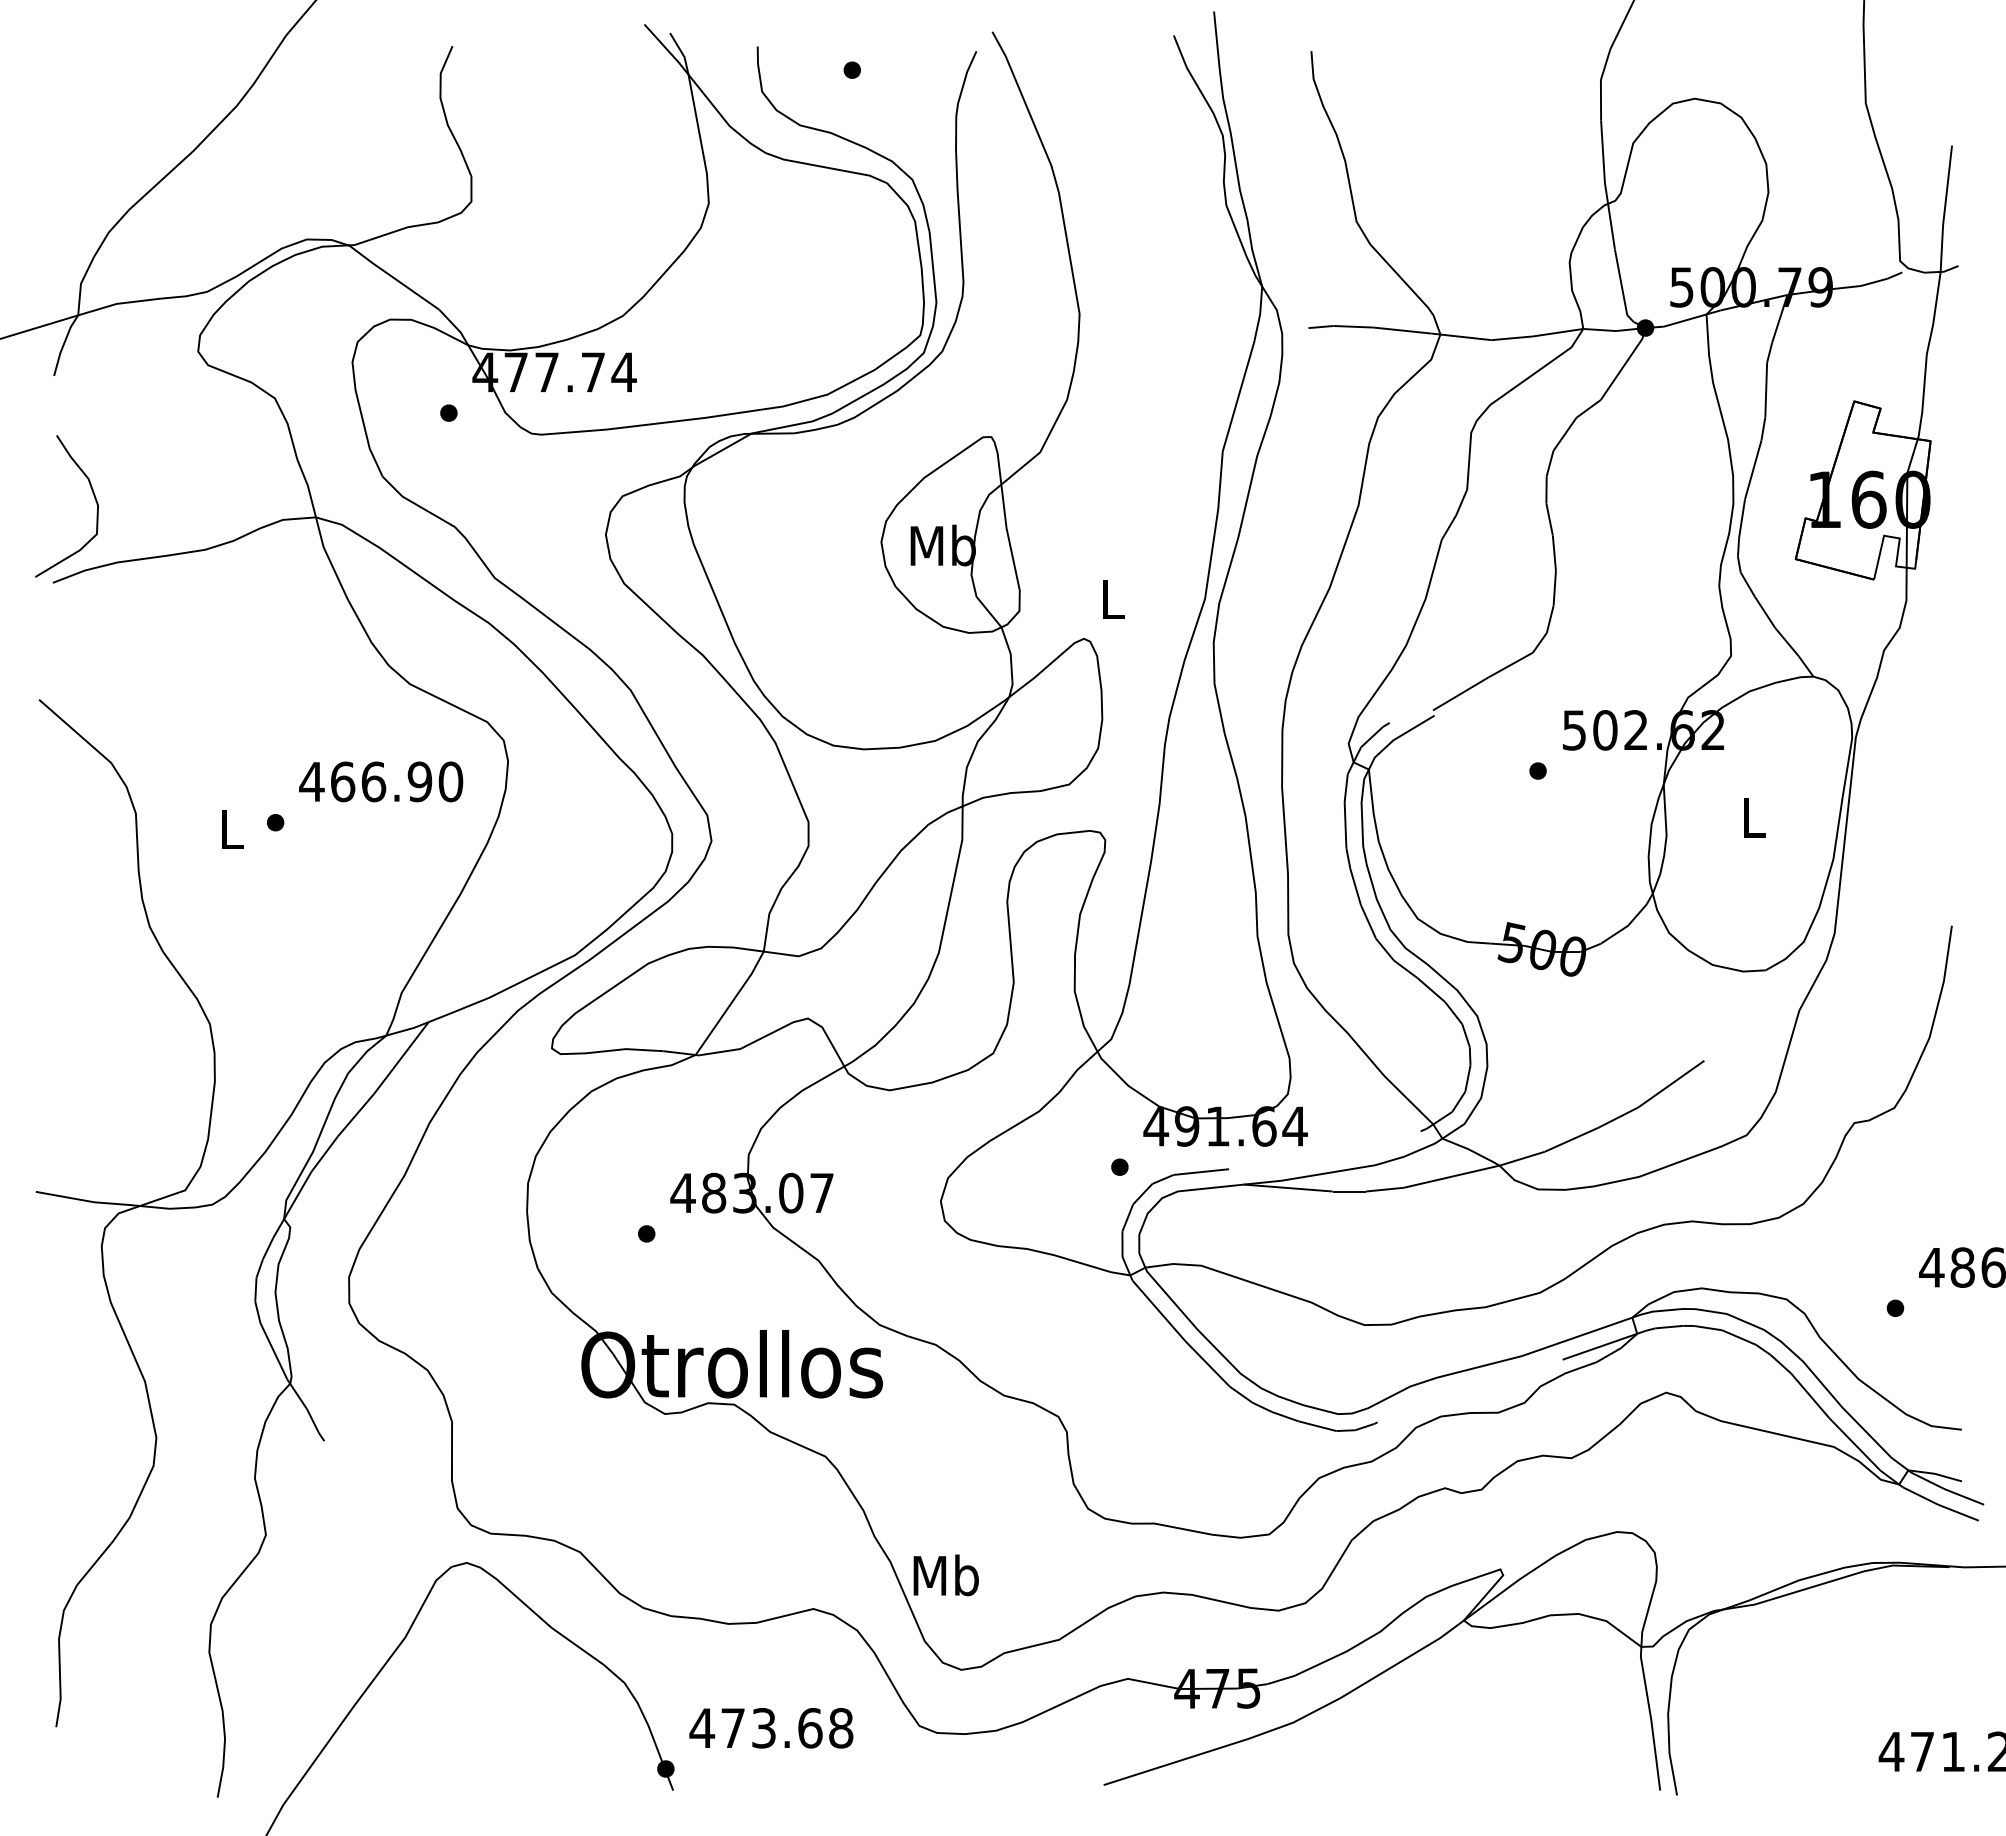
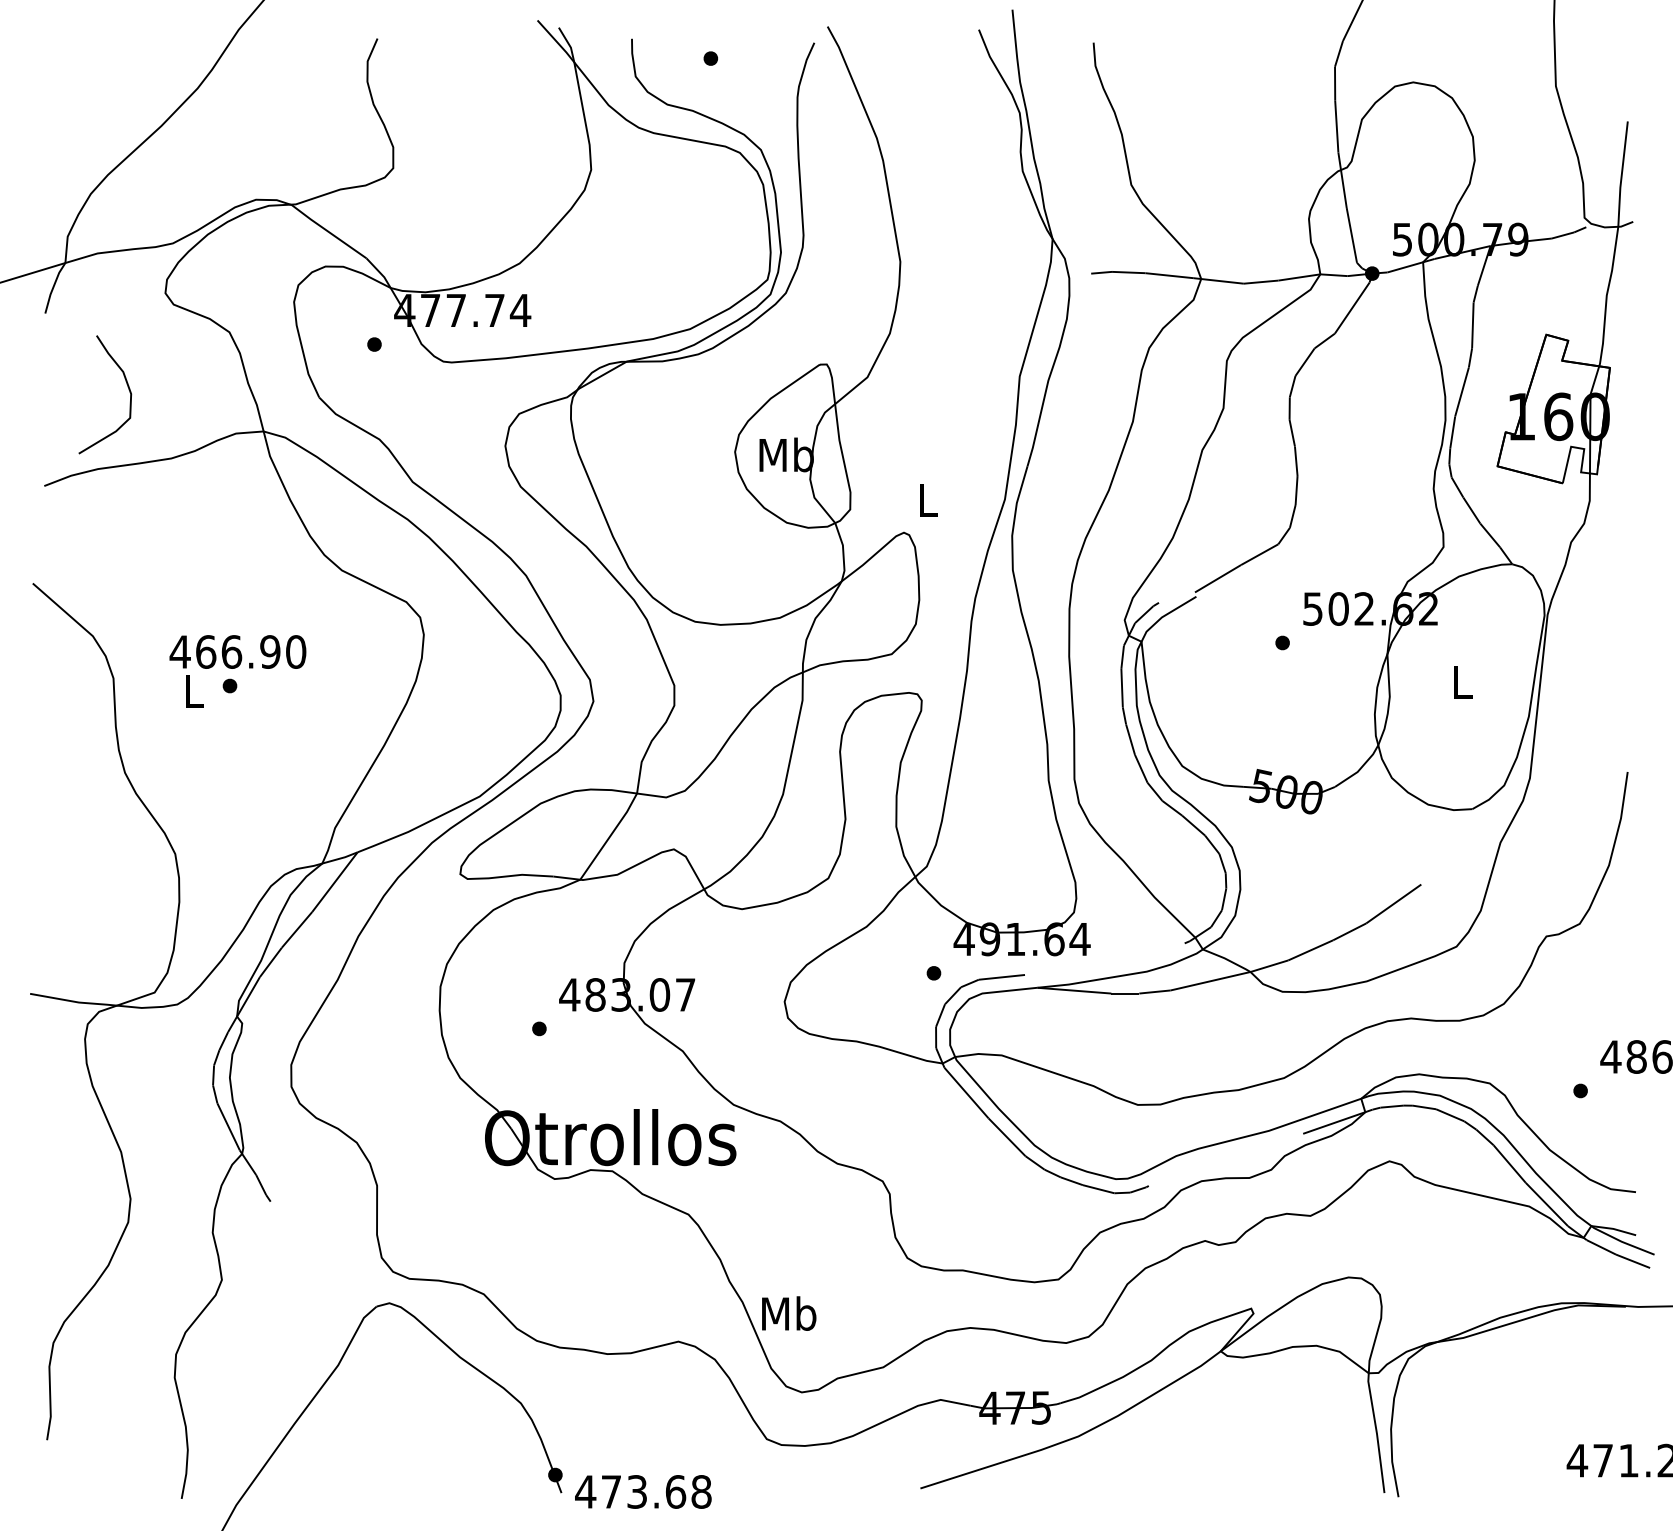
curve: (93, 496) -> (127, 386), moved
text: (381, 781) -> (238, 651), moved
text: (771, 1728) -> (643, 1492), moved

